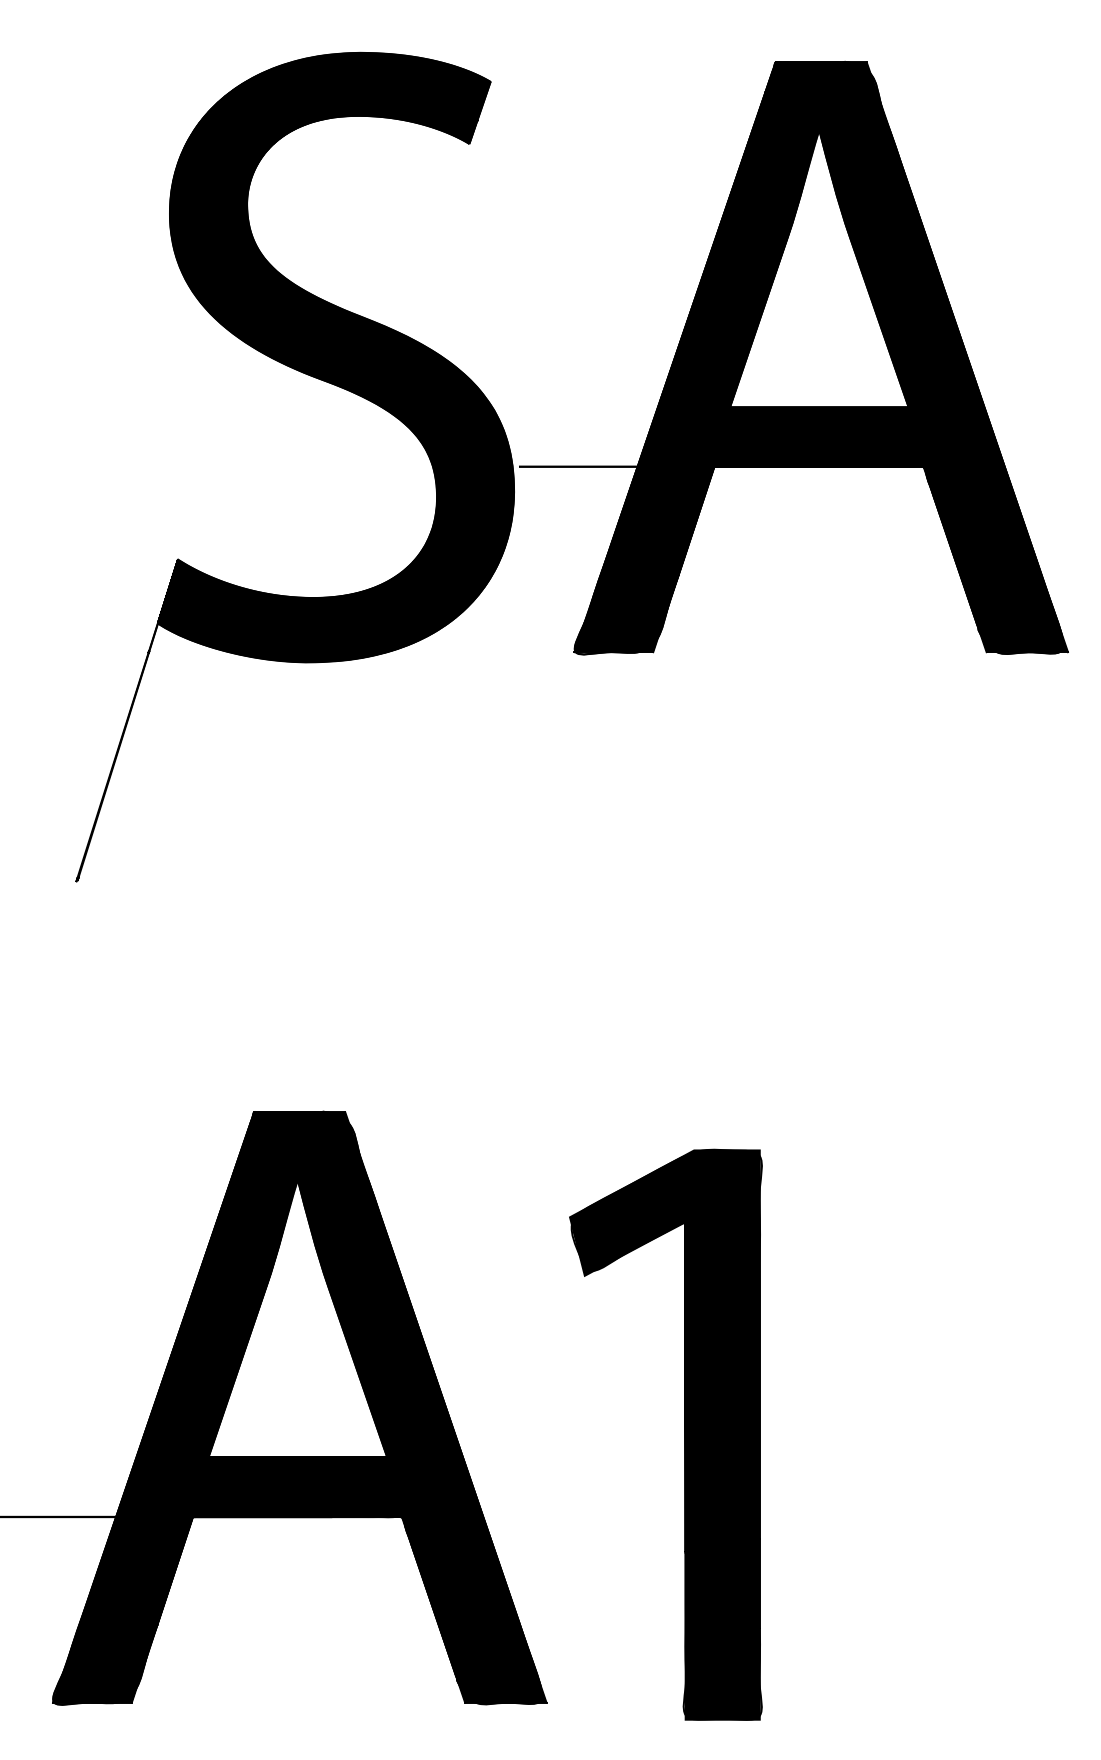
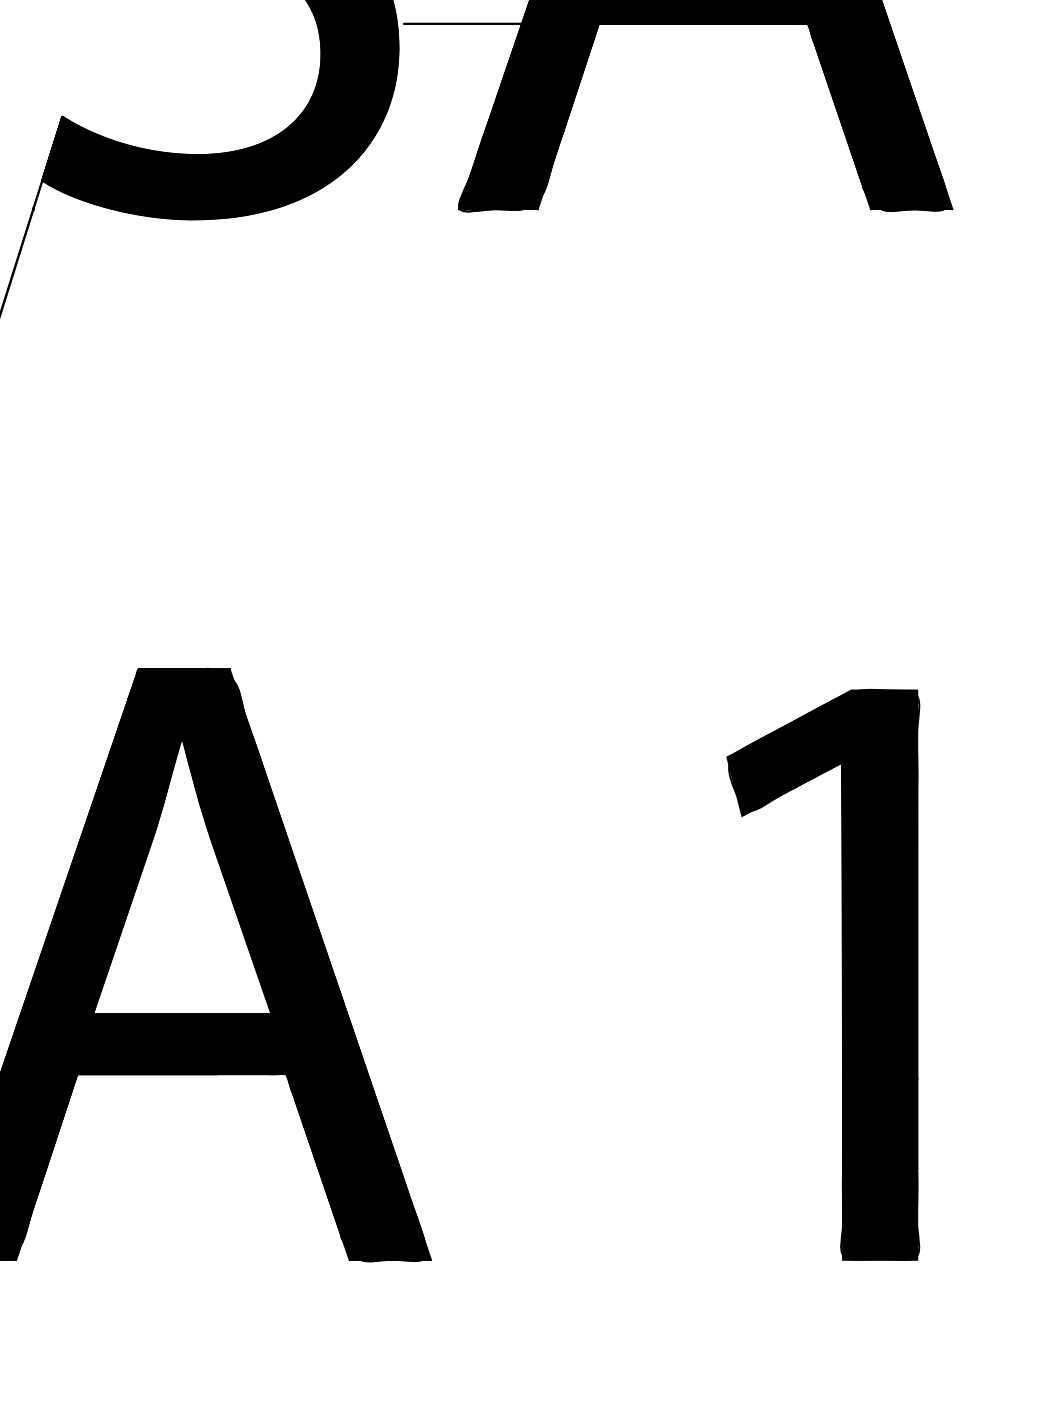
part: (684, 1434) -> (841, 974), moved

